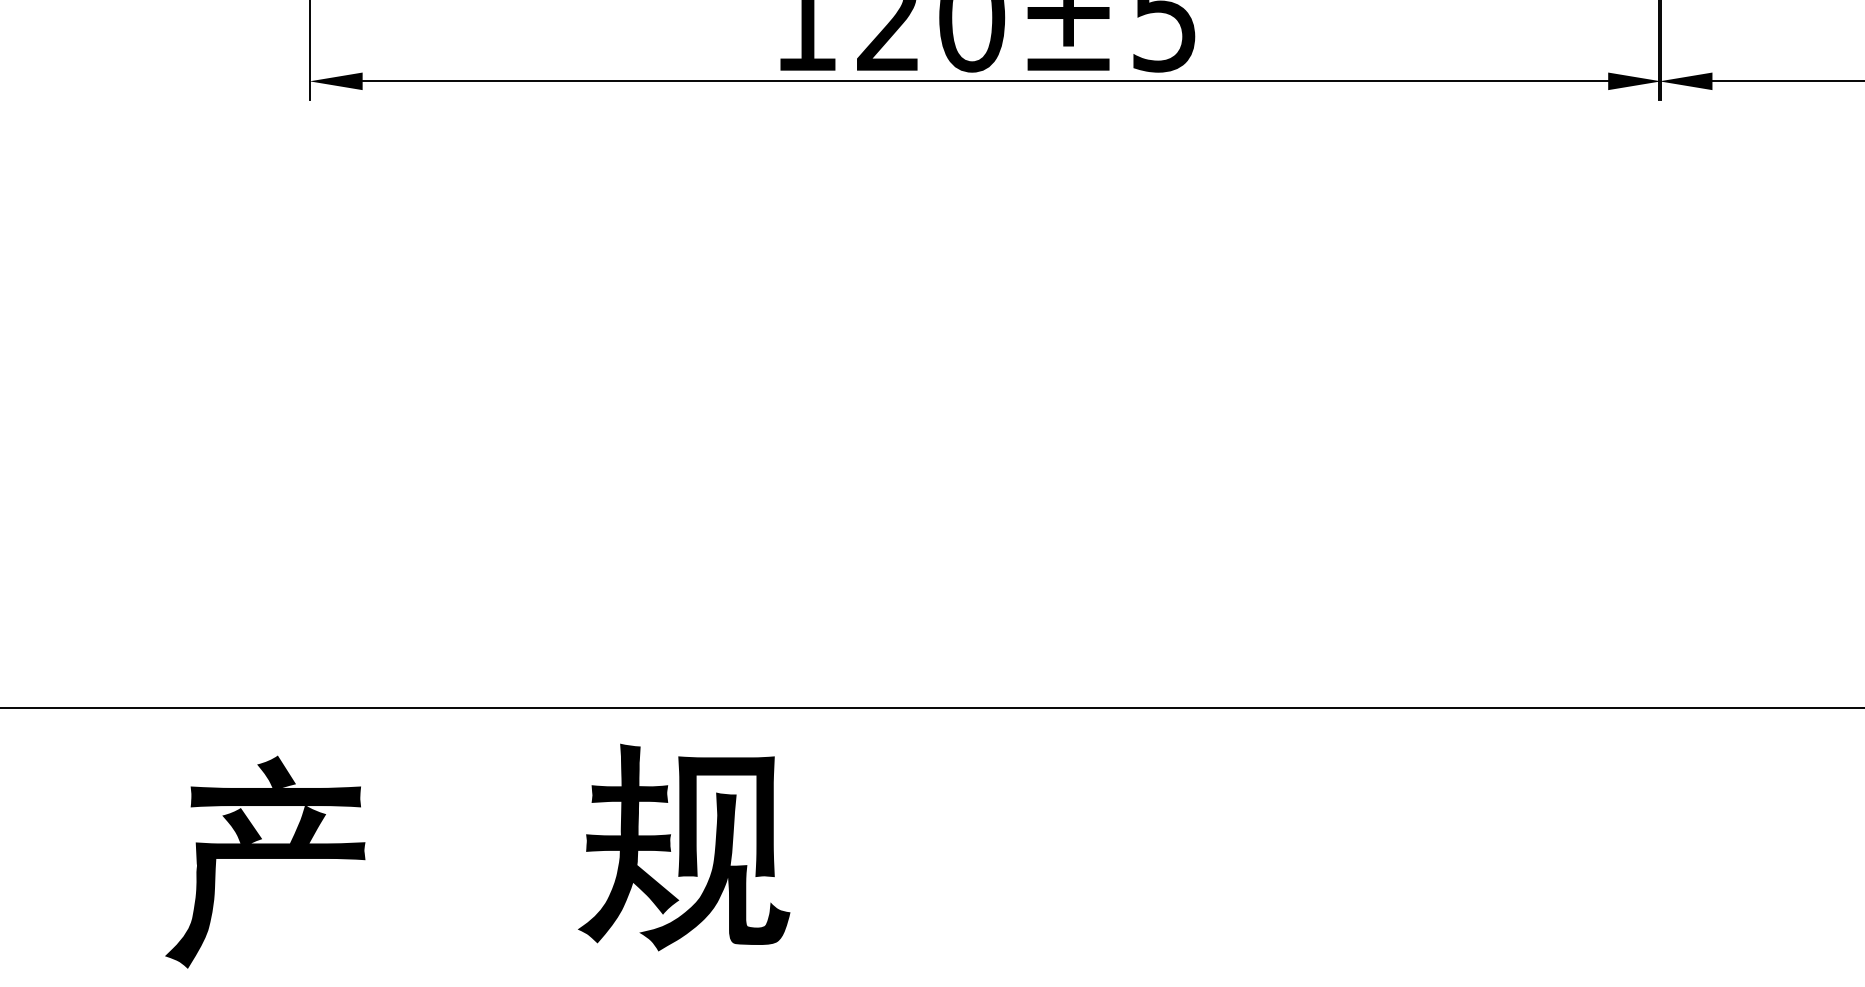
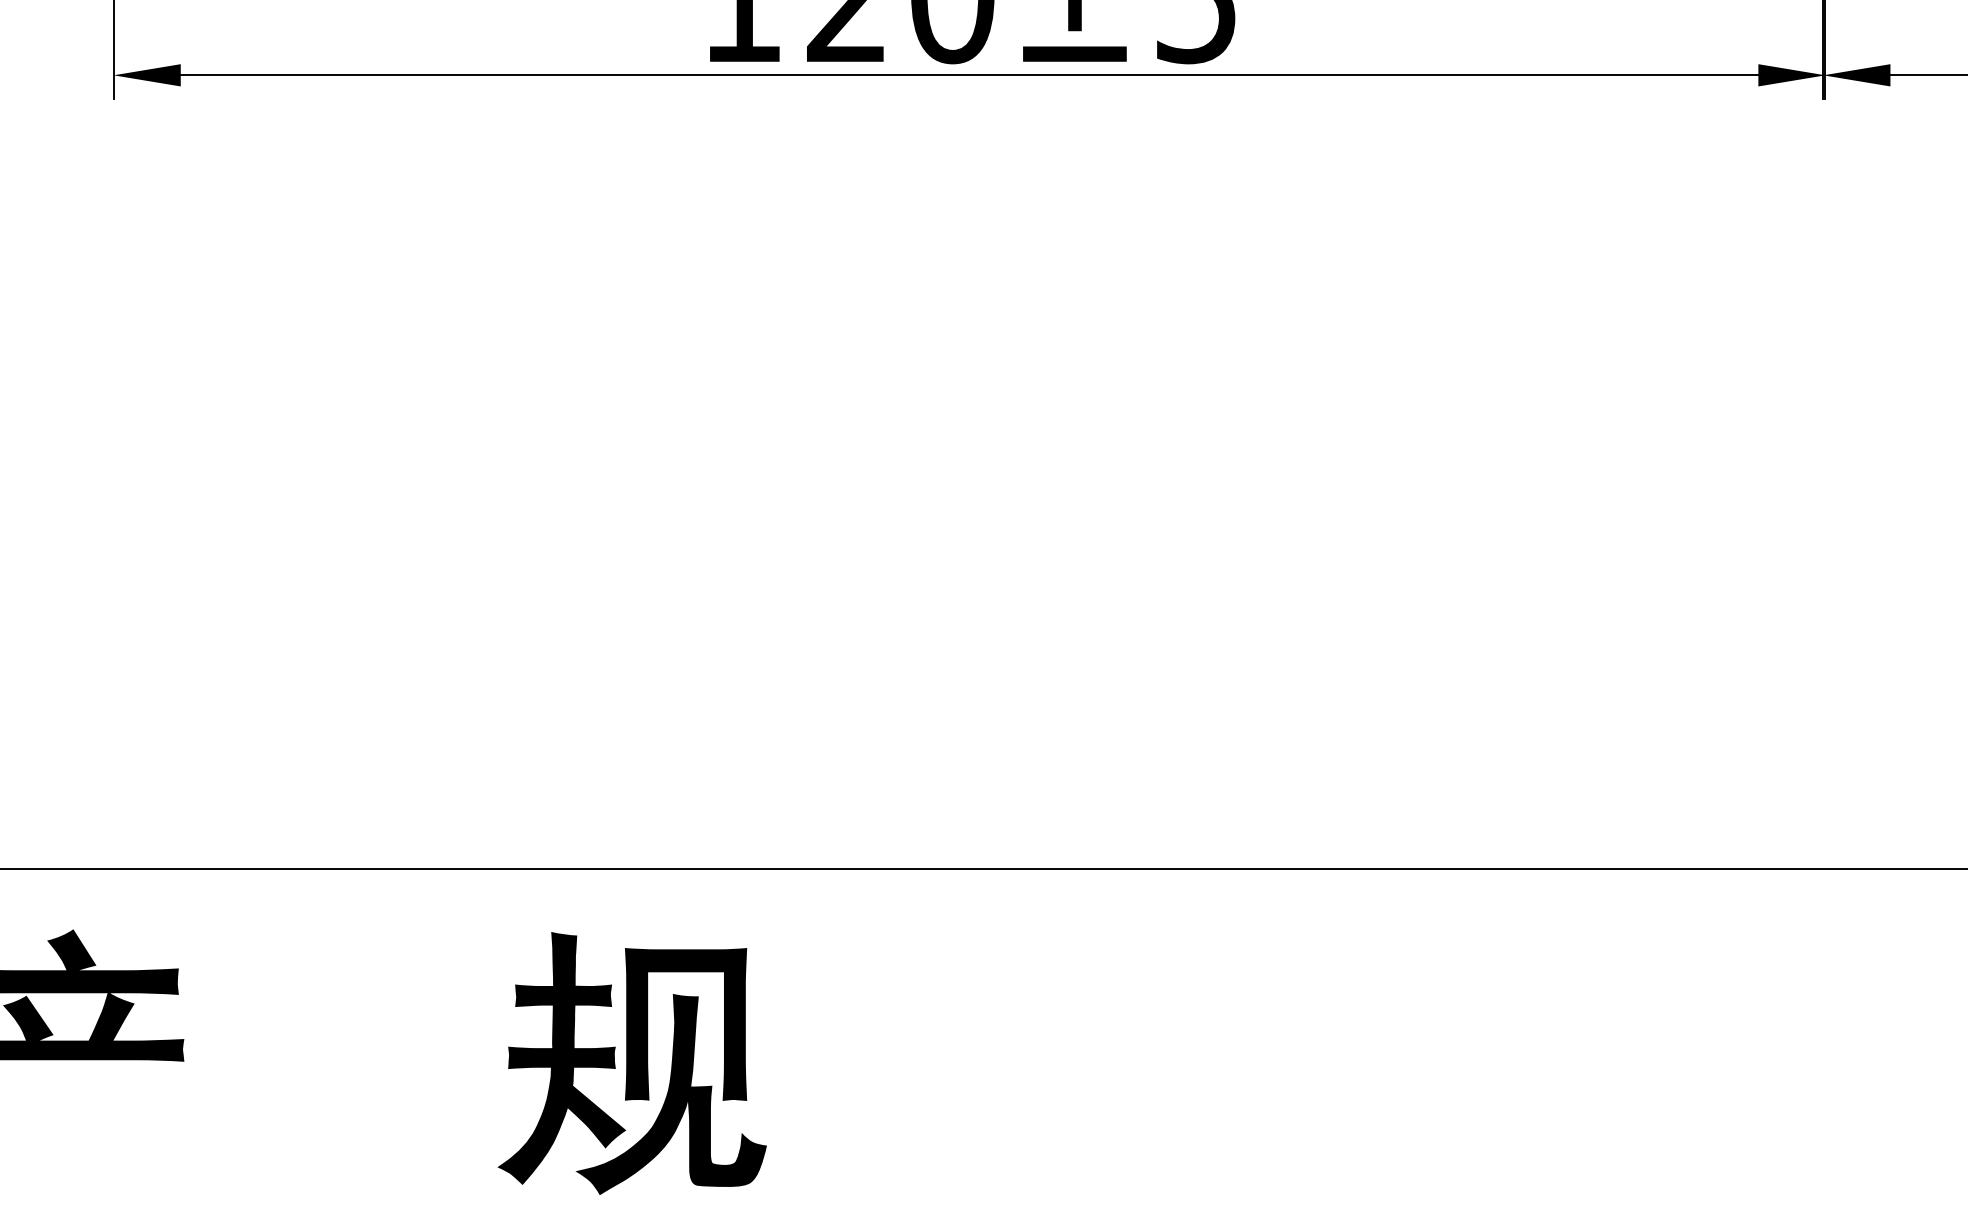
part: (684, 847) -> (632, 1063), moved

